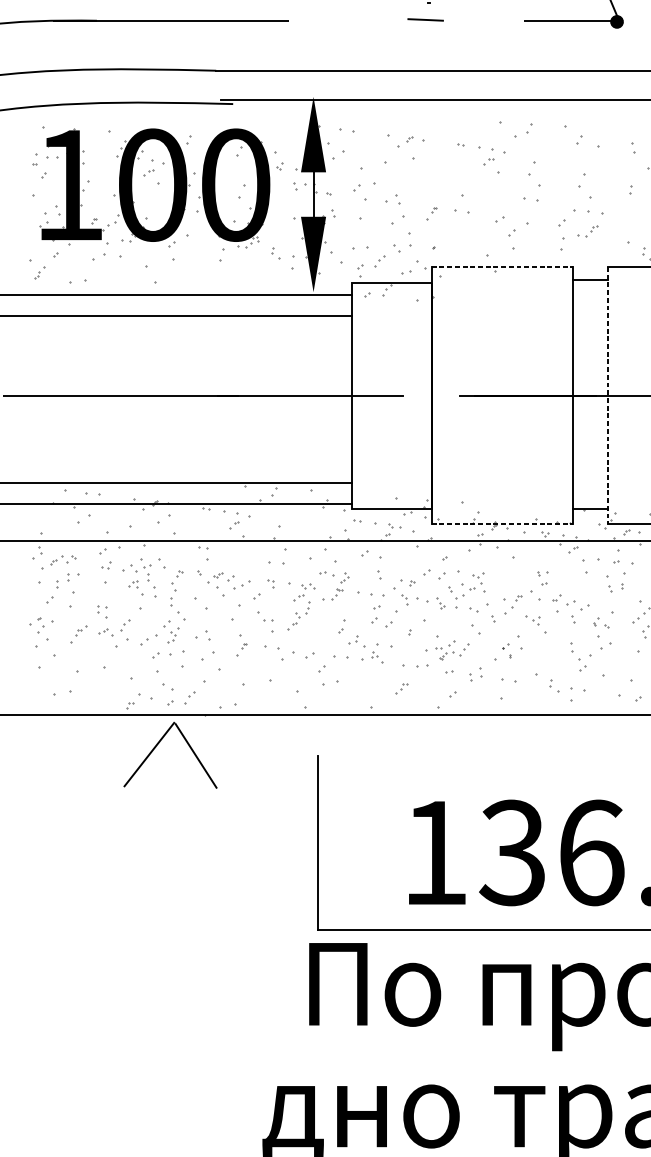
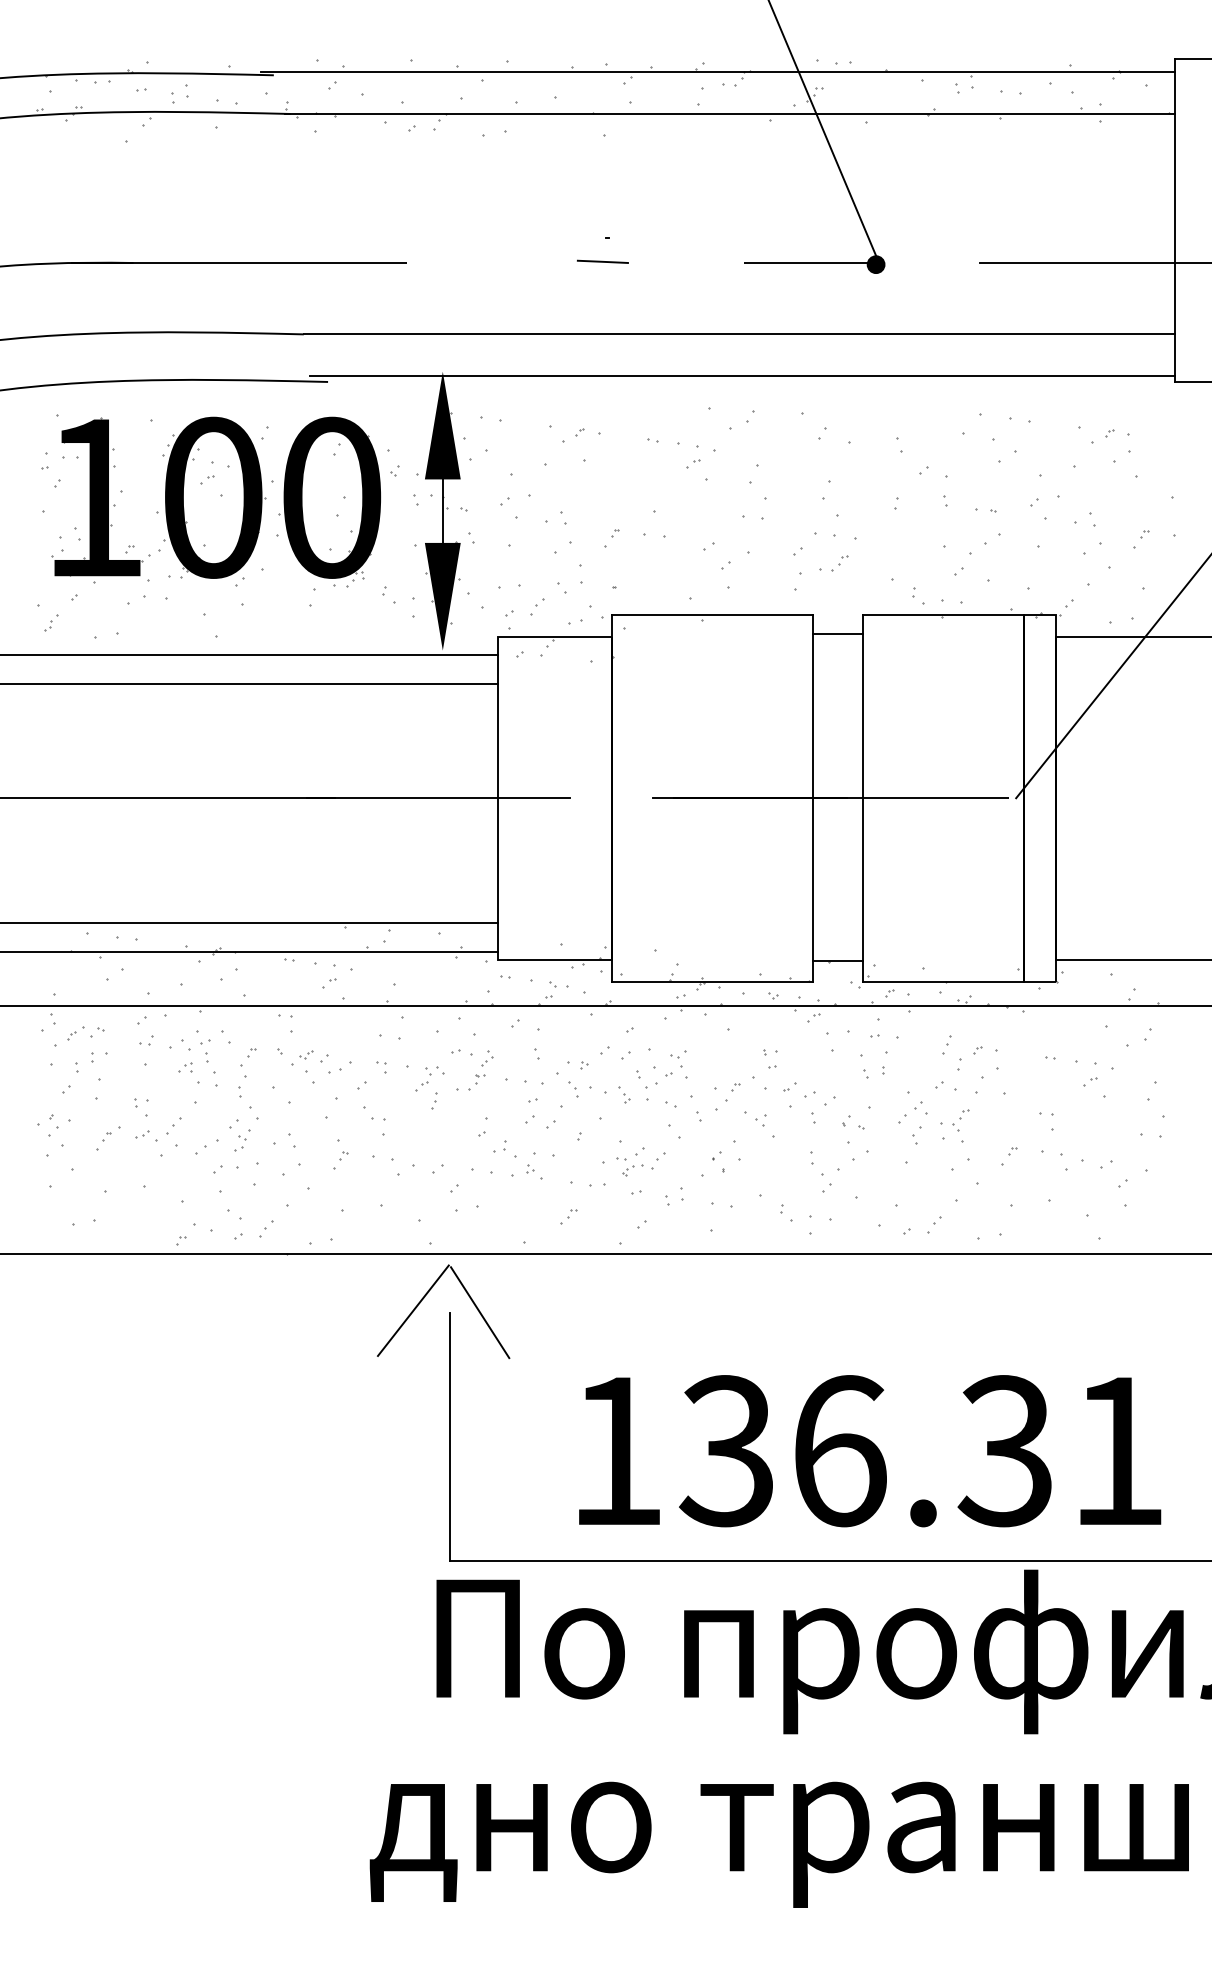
line: (502, 266) -> (712, 614), dashed -> solid
line: (608, 395) -> (863, 798), dashed -> solid
line: (502, 523) -> (712, 981), dashed -> solid
part: (293, 621) -> (414, 1120), removed
part: (157, 746) -> (424, 1298), moved

